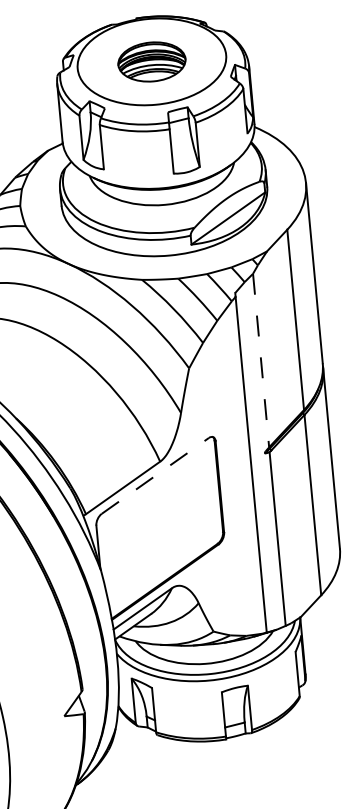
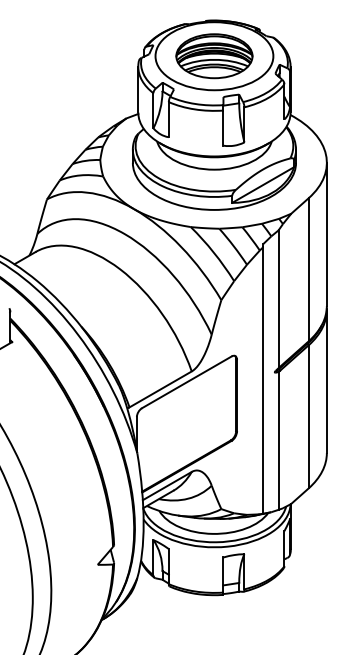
part: (152, 62) -> (214, 56), size x1.43
line: (261, 360) -> (278, 299), dashed -> solid
line: (154, 476) -> (186, 382), dashed -> solid

